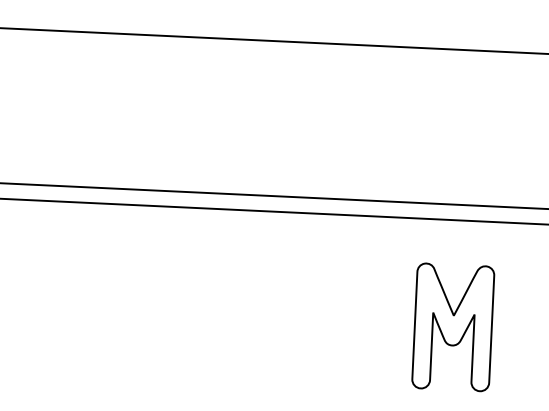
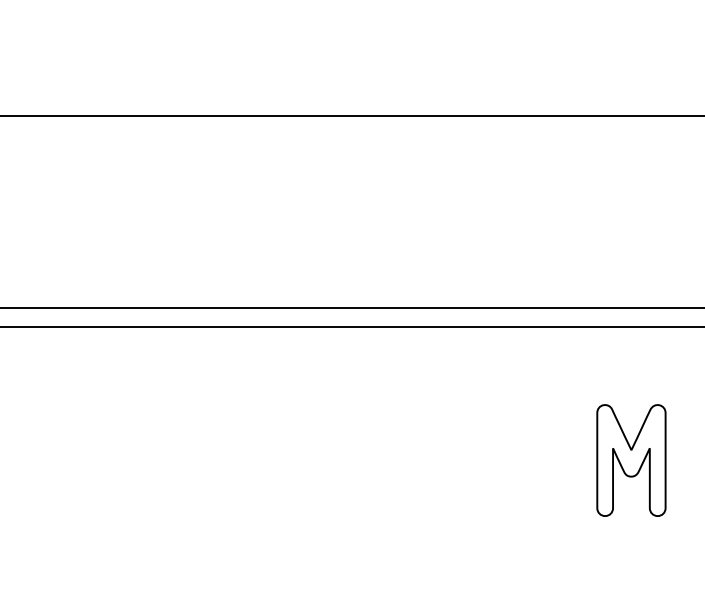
part: (453, 327) -> (631, 460), size x0.71

